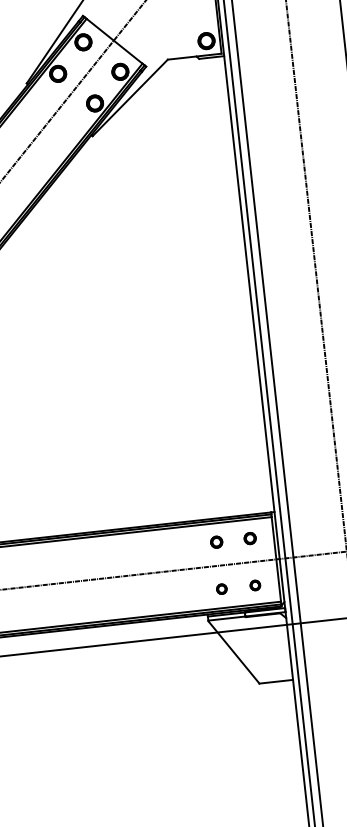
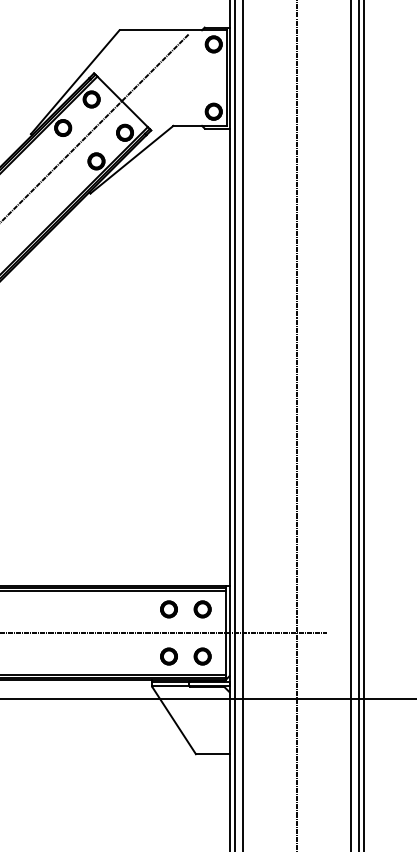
part: (250, 538) -> (202, 609), size x1.43
part: (216, 542) -> (168, 609), size x1.43
part: (255, 585) -> (202, 656), size x1.67
part: (221, 589) -> (168, 656), size x1.67

